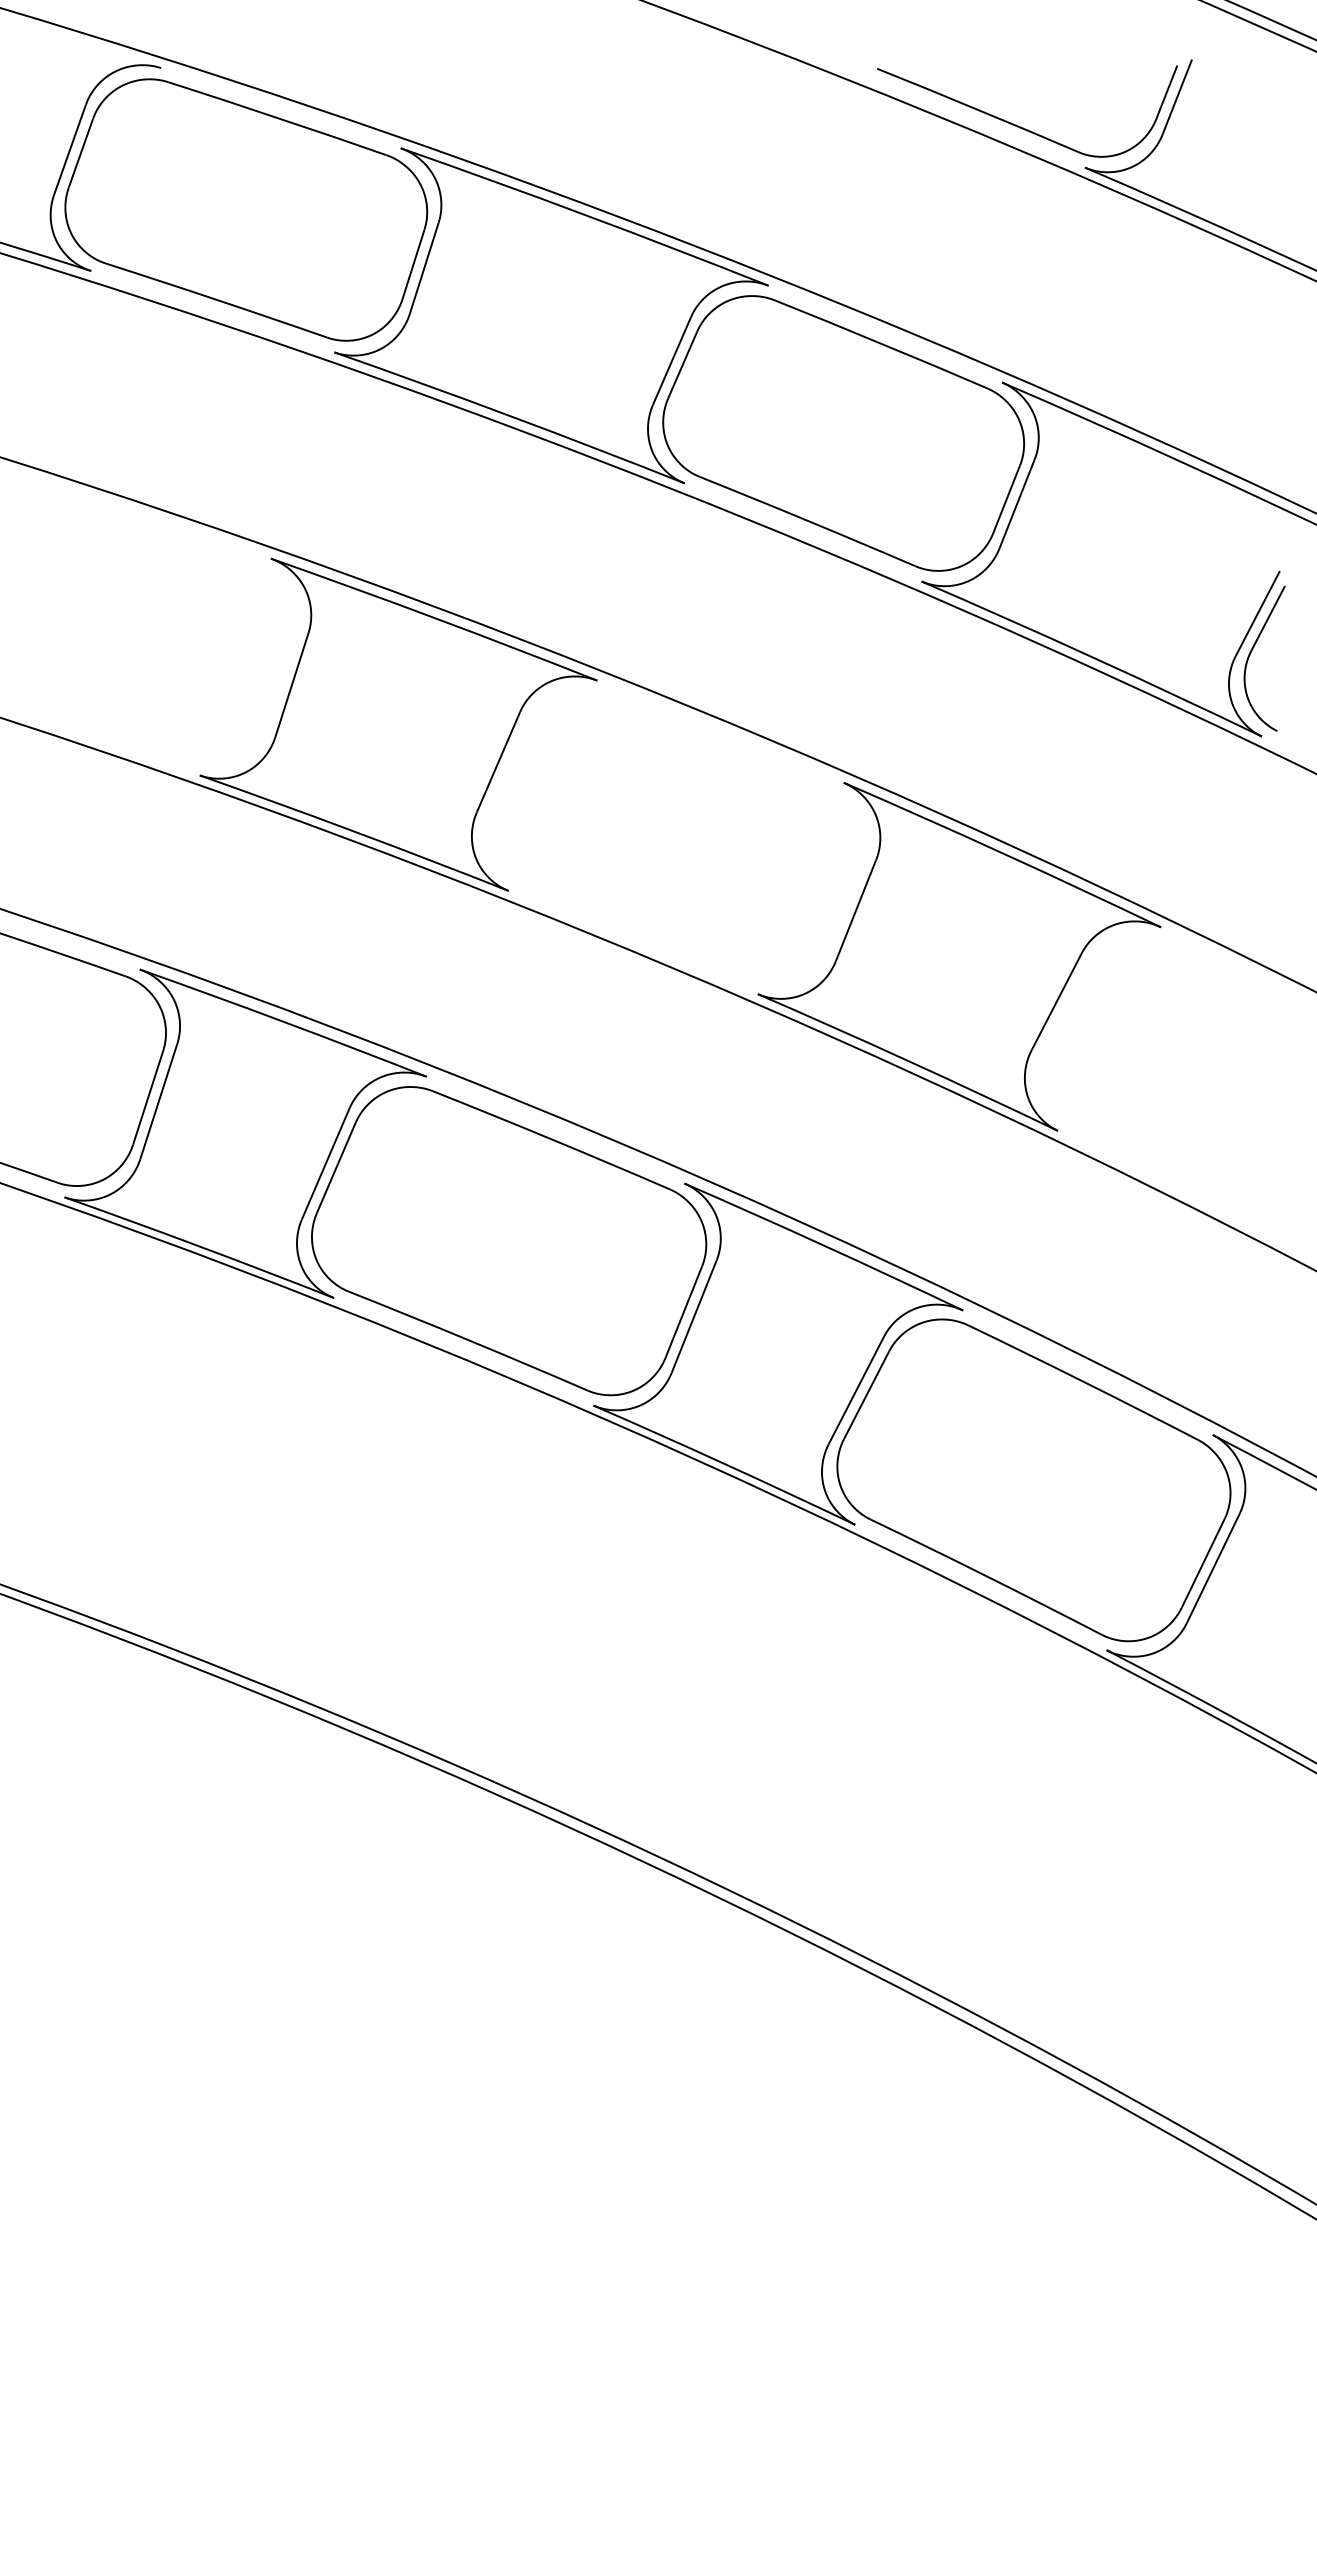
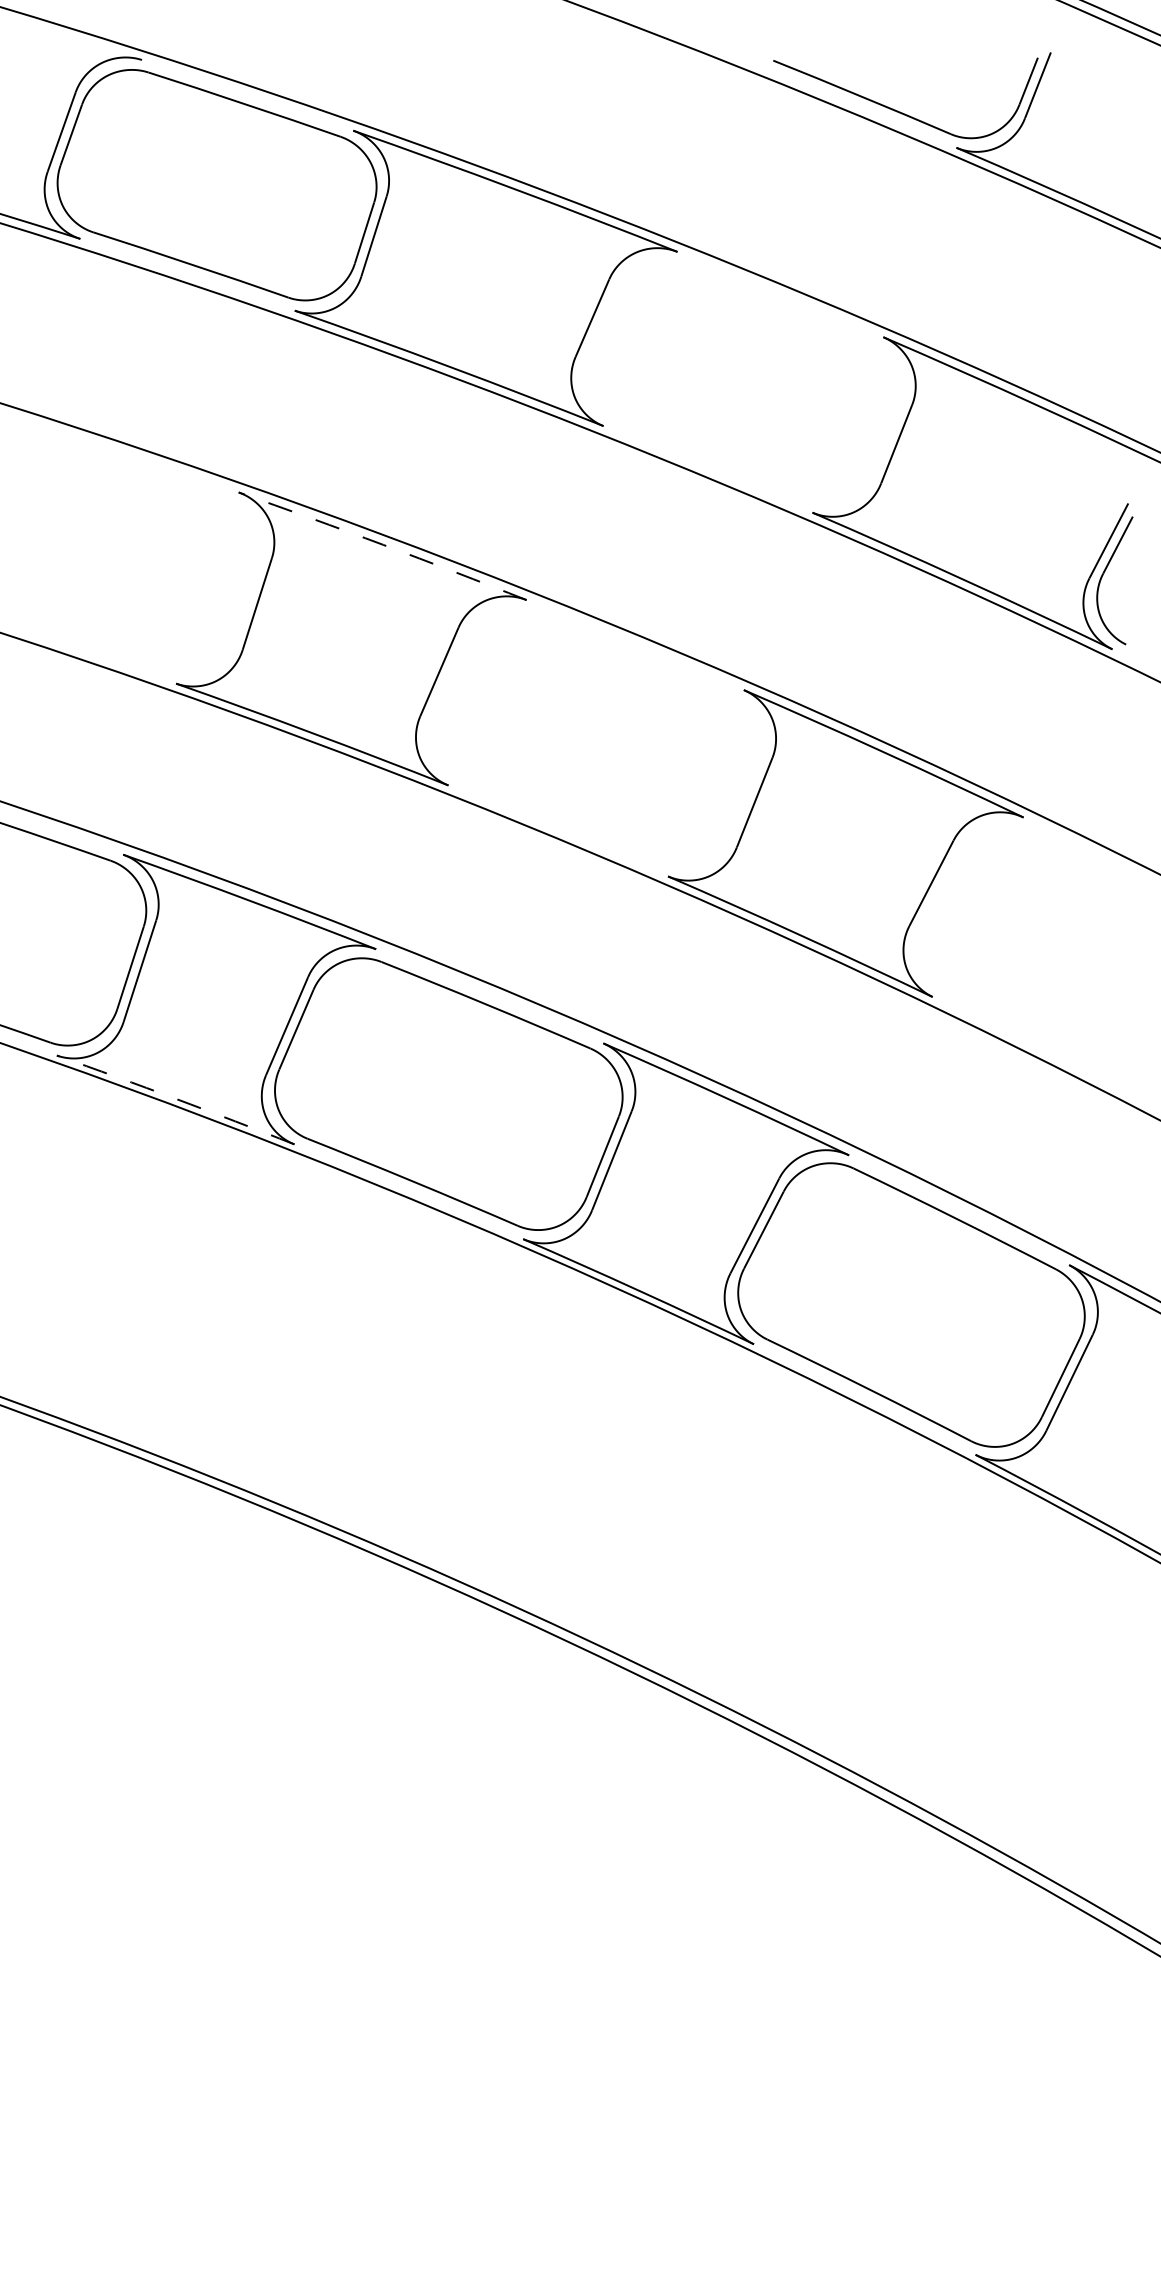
part: (843, 433) -> (743, 382), removed
arc: (434, 618) -> (383, 545), solid -> dashed
arc: (199, 1246) -> (175, 1098), solid -> dashed

